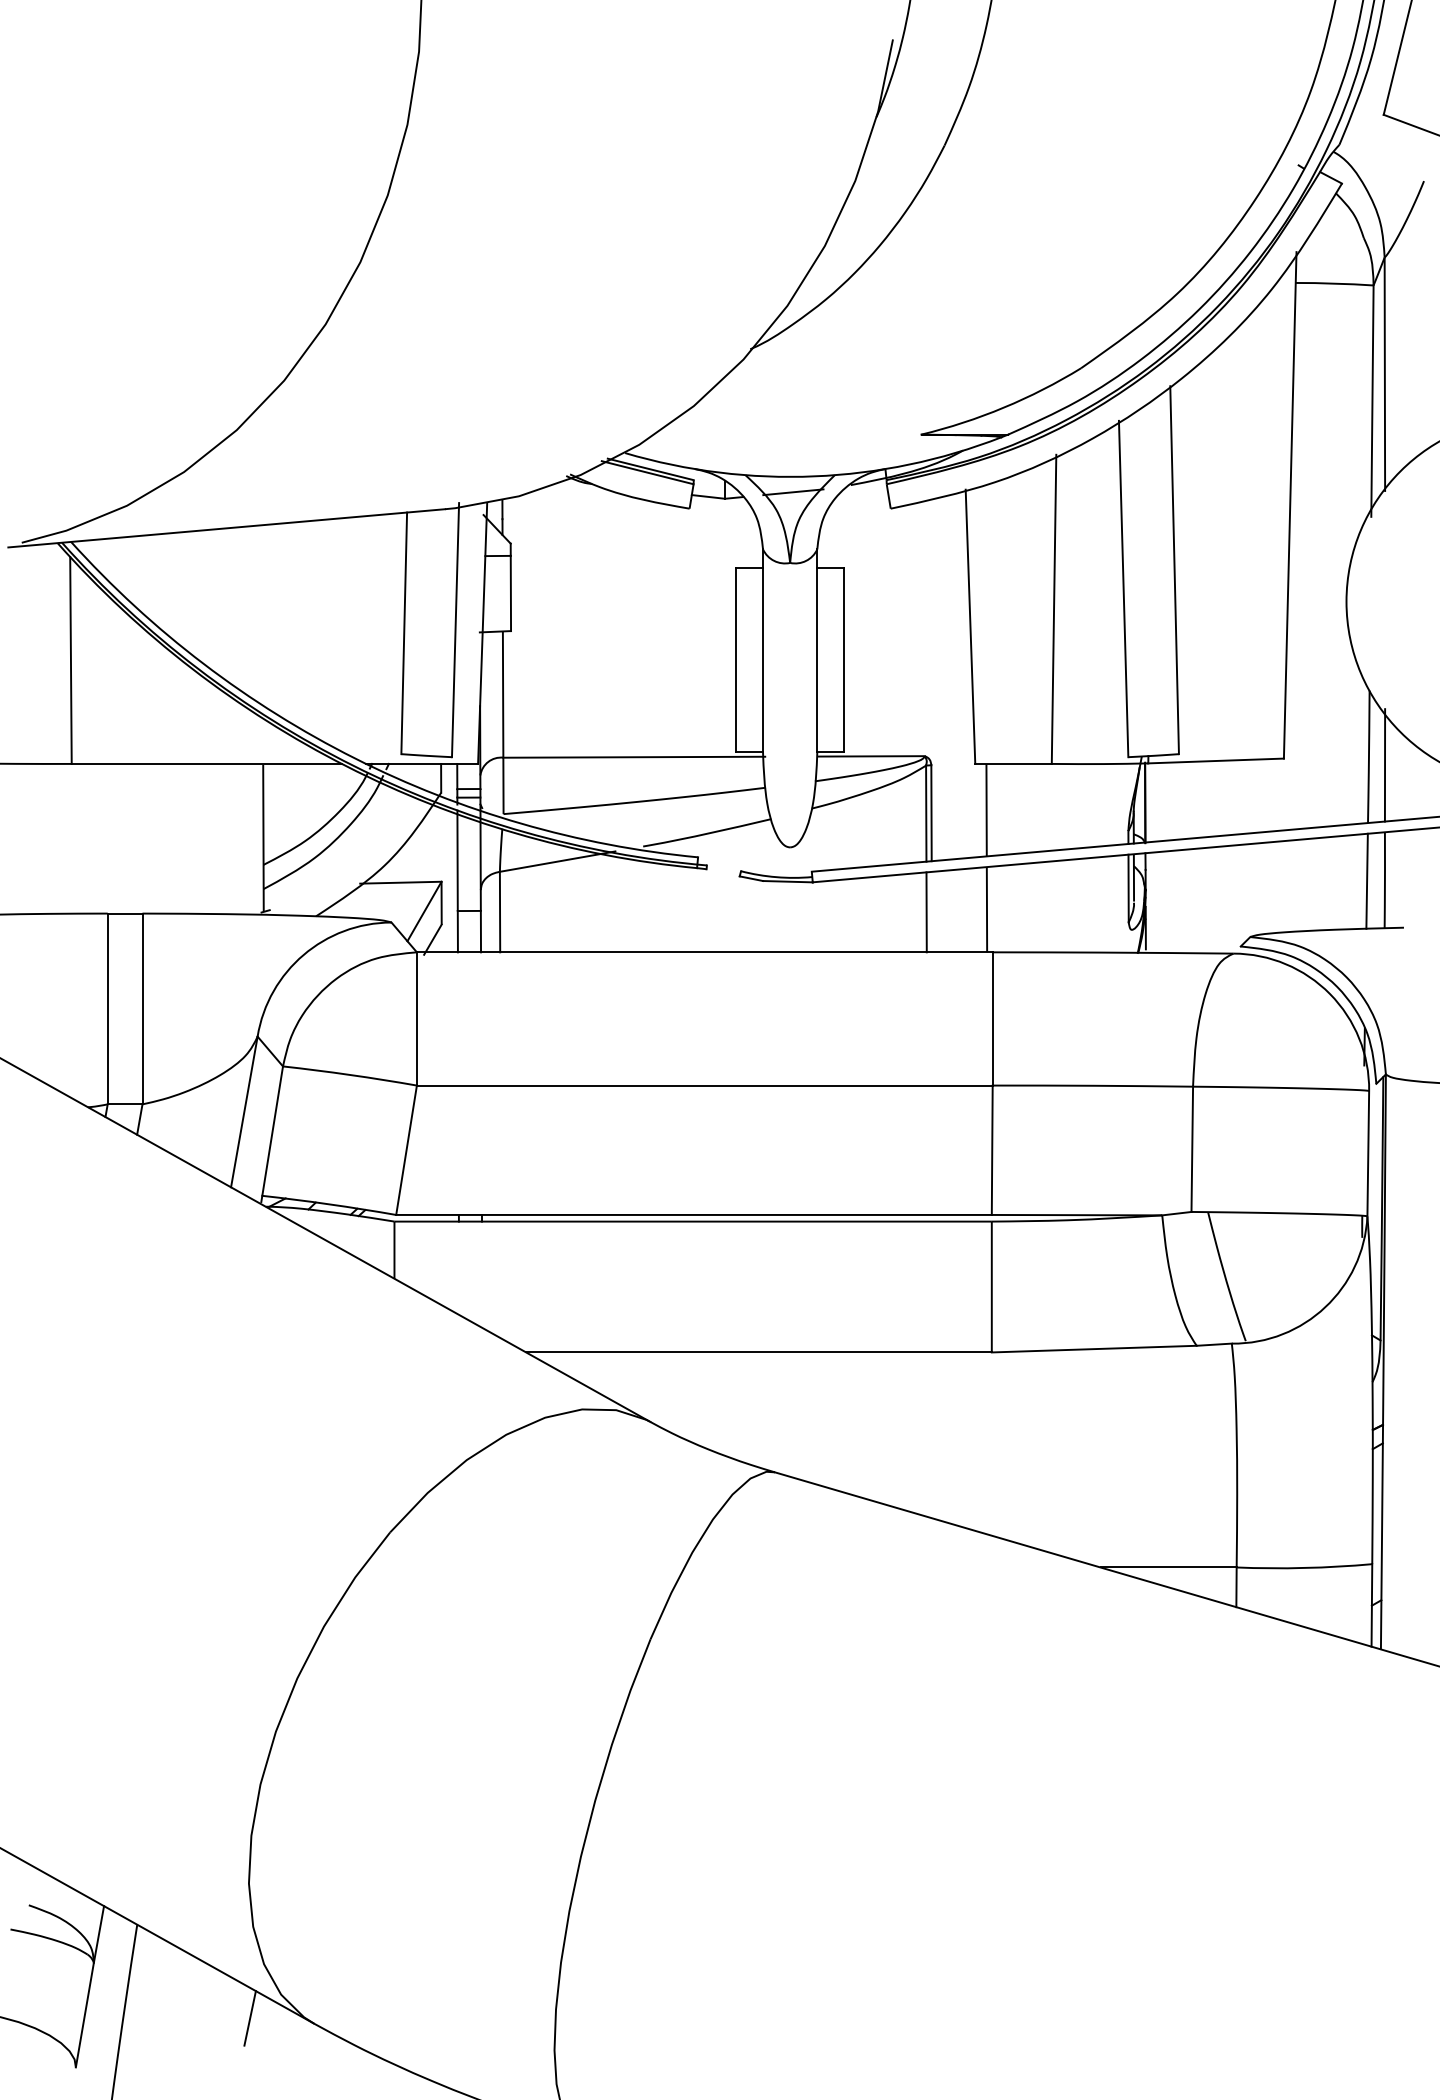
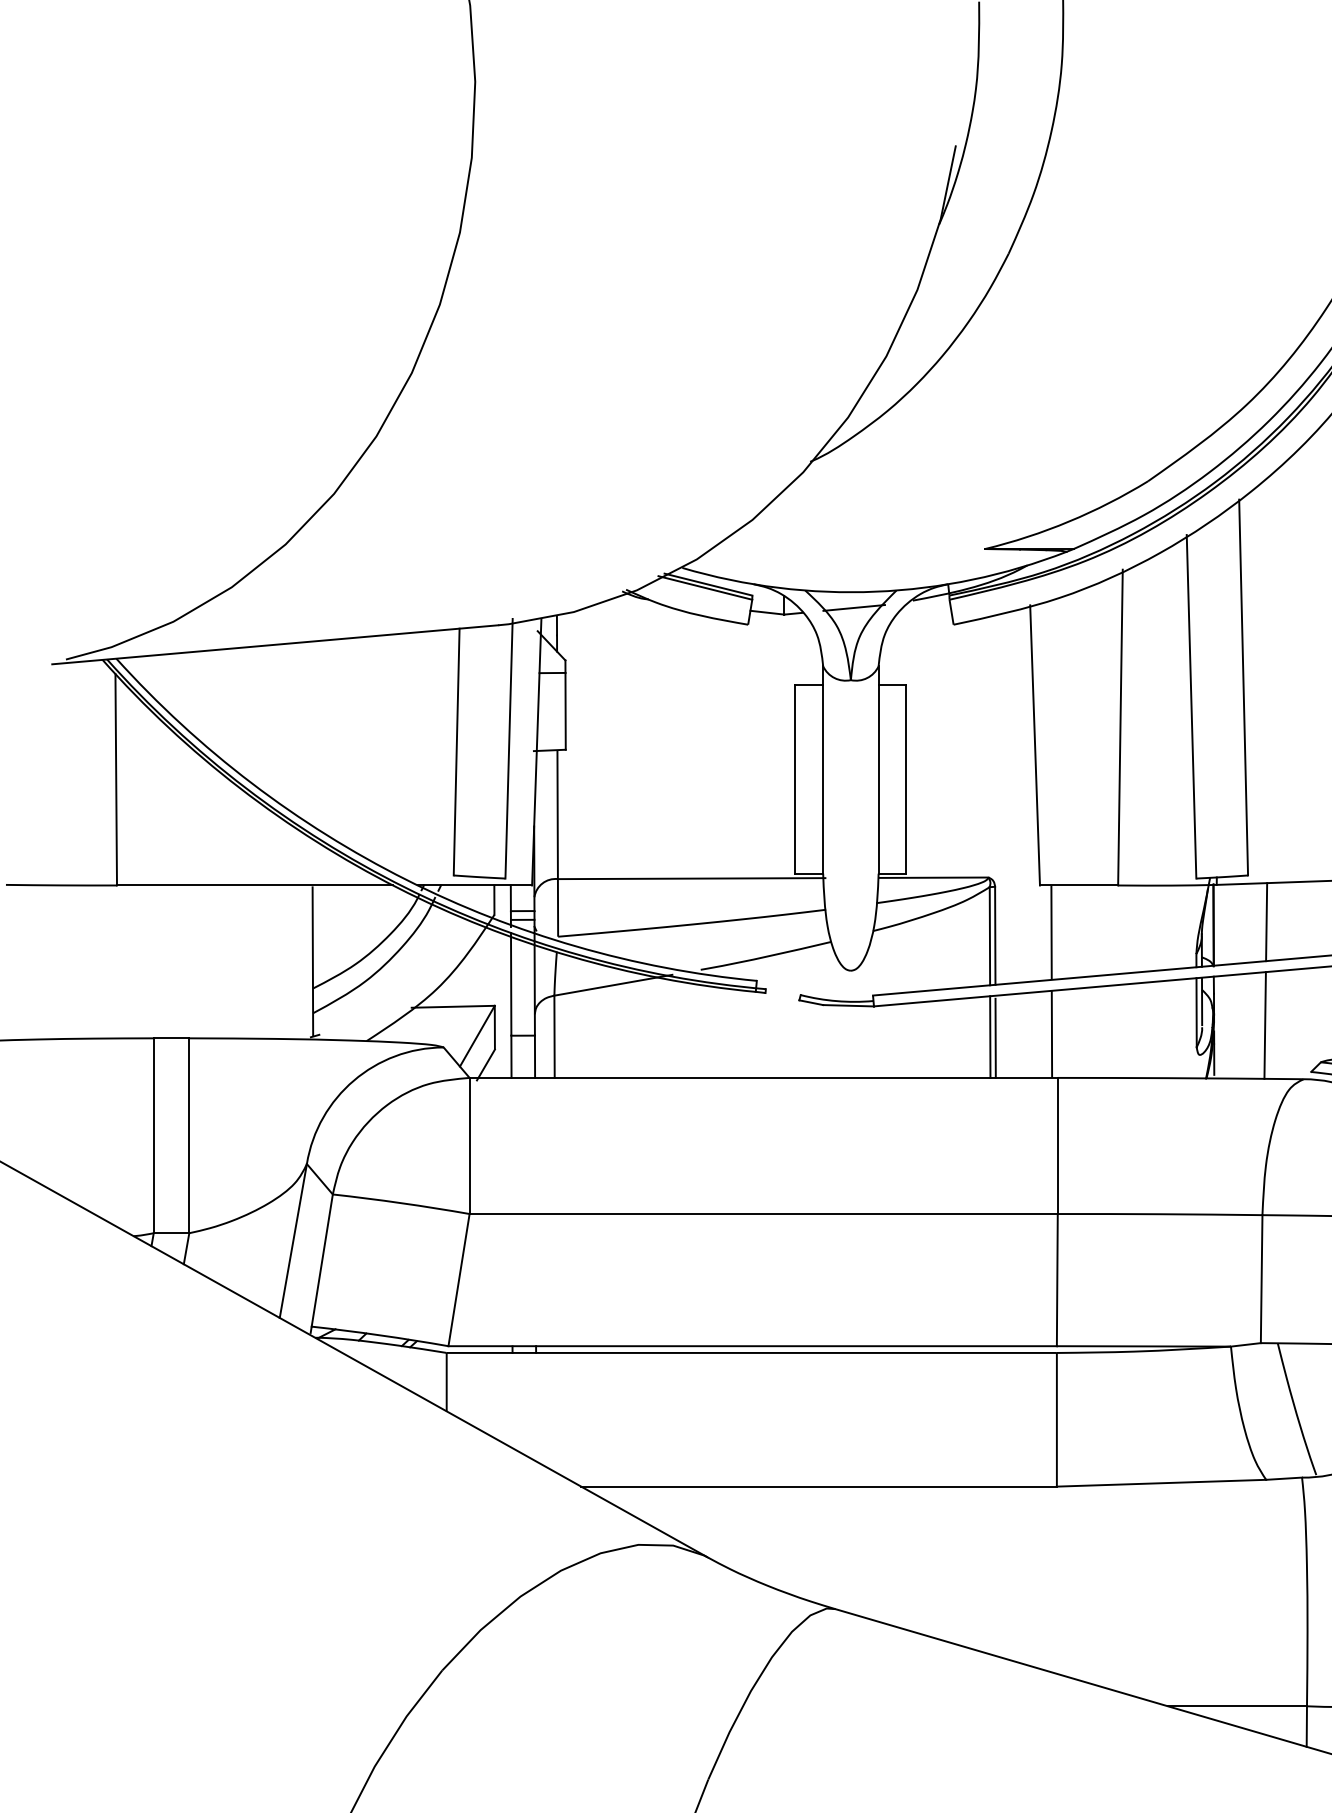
line: (1196, 799) -> (1265, 921), added
line: (1195, 900) -> (1264, 1024), added
line: (931, 913) -> (995, 1038), added

